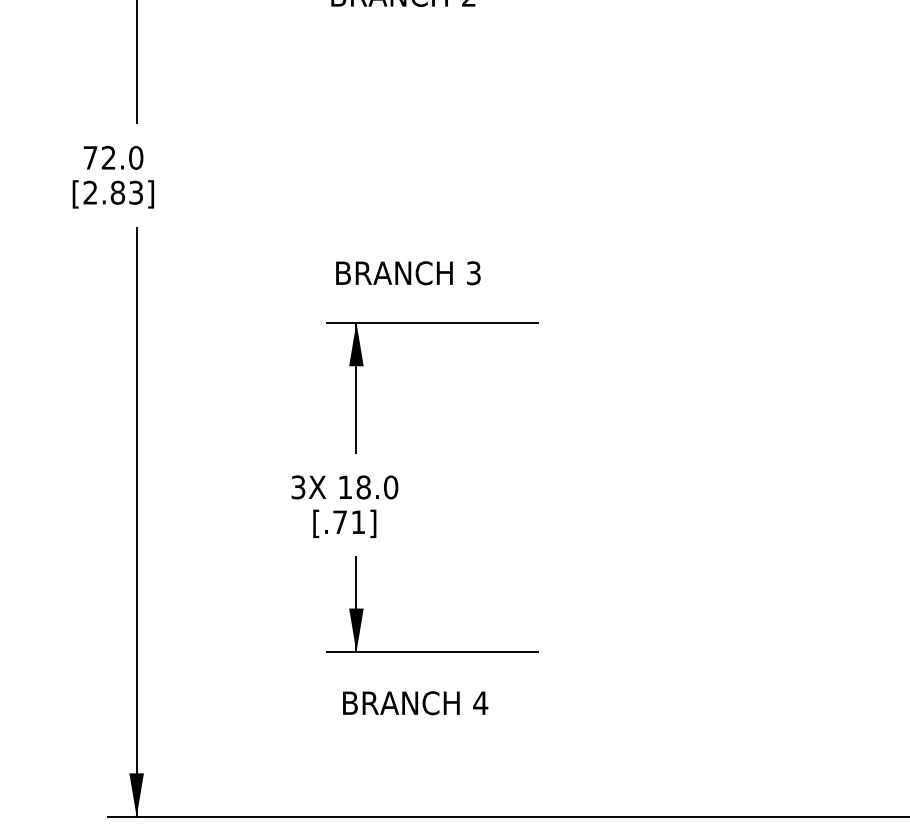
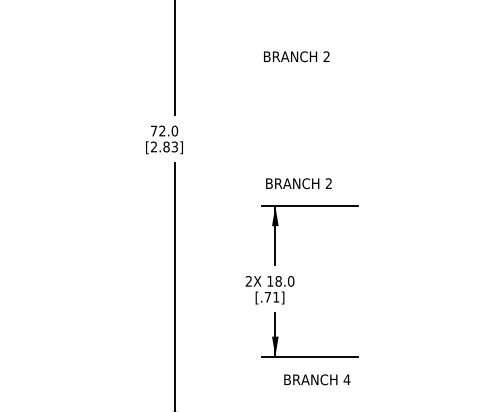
text: (472, 272) -> (328, 183), 3 -> 2
text: (297, 487) -> (248, 281), 3X -> 2X
text: (415, 702) -> (317, 379), moved

